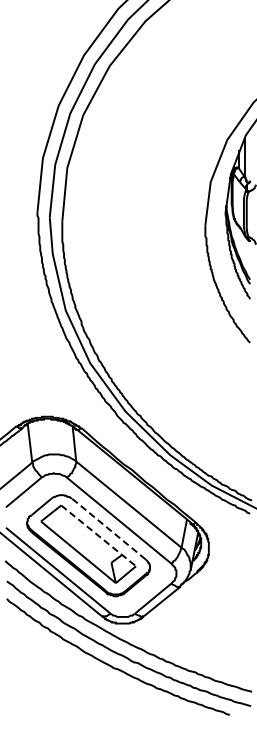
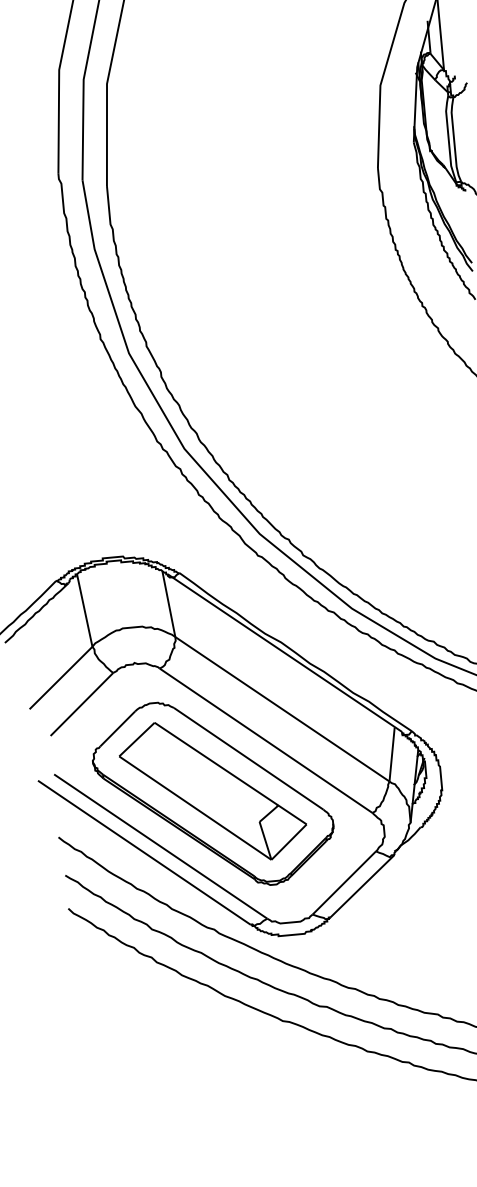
line: (108, 529) -> (248, 759), dashed -> solid
line: (99, 536) -> (232, 774), dashed -> solid

